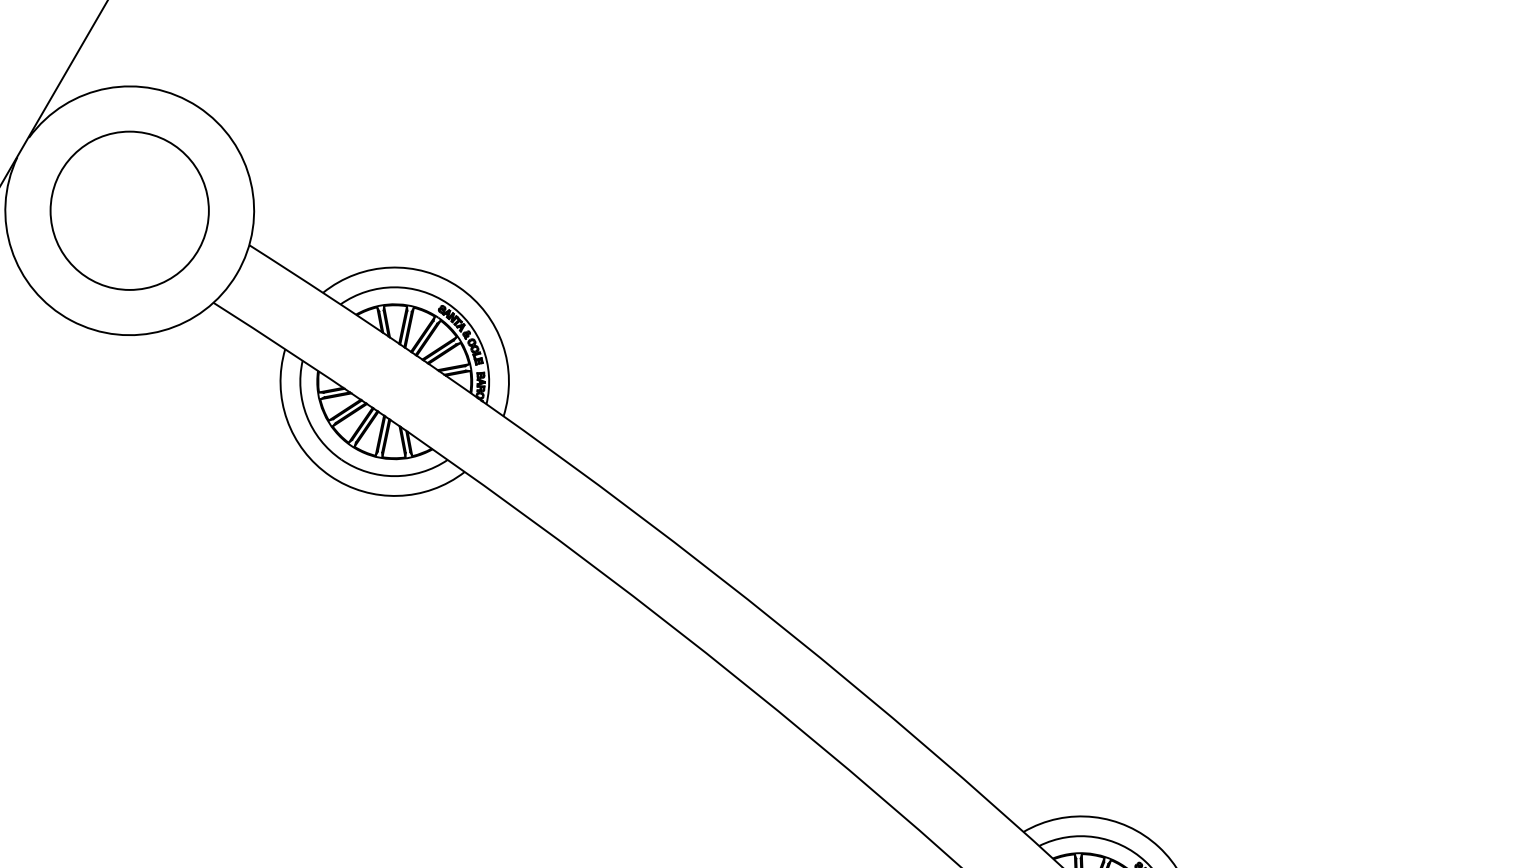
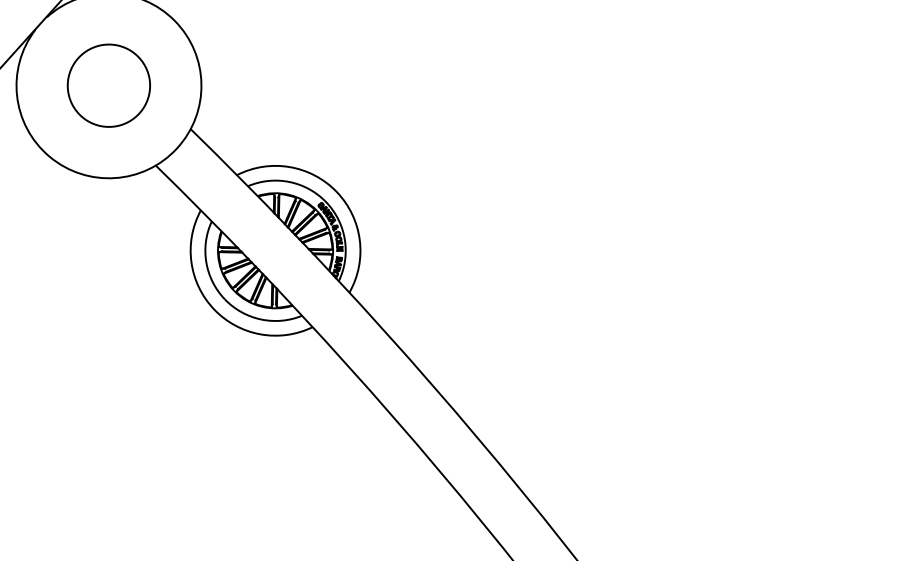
circle: (129, 210) -> (108, 85), size x0.7

